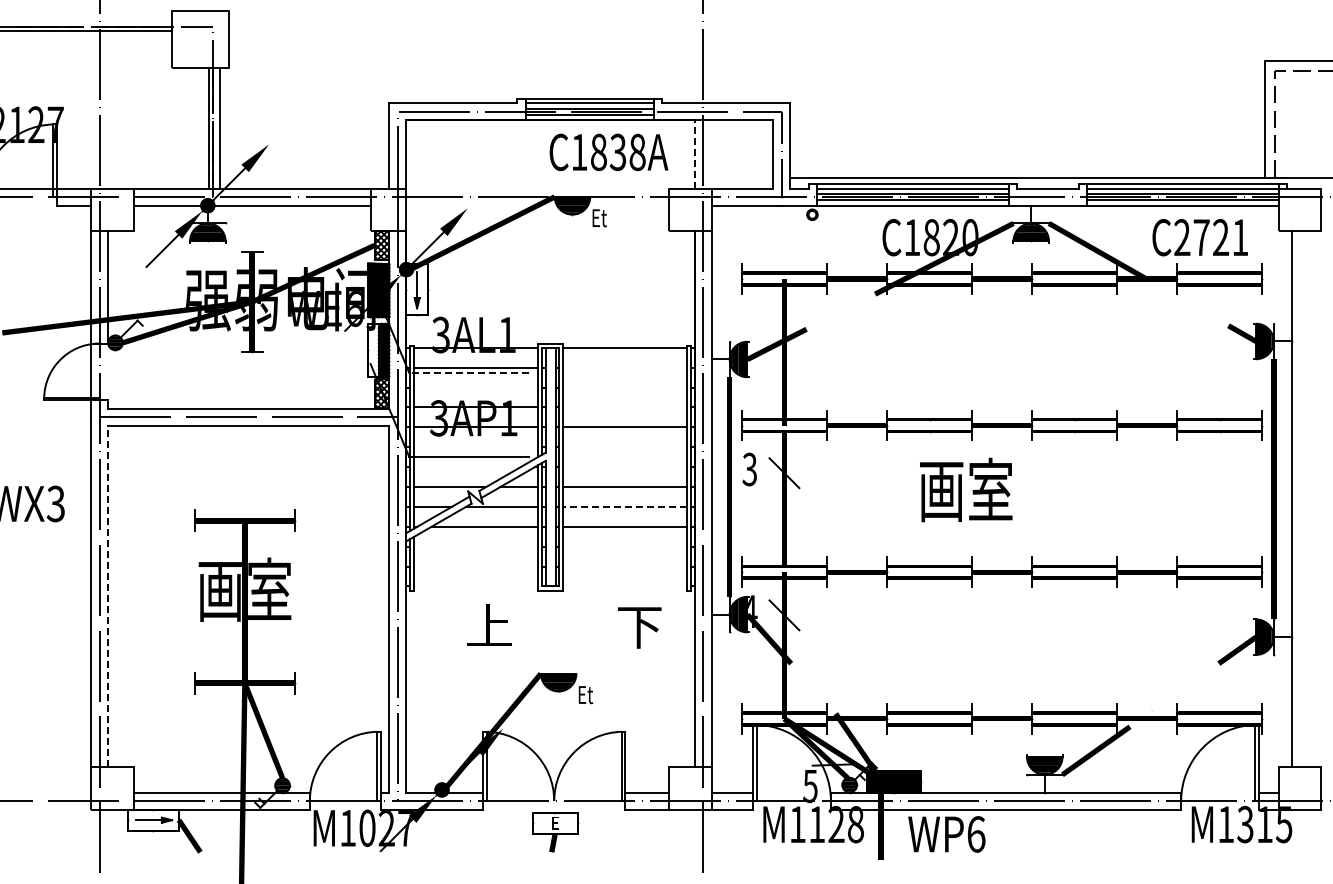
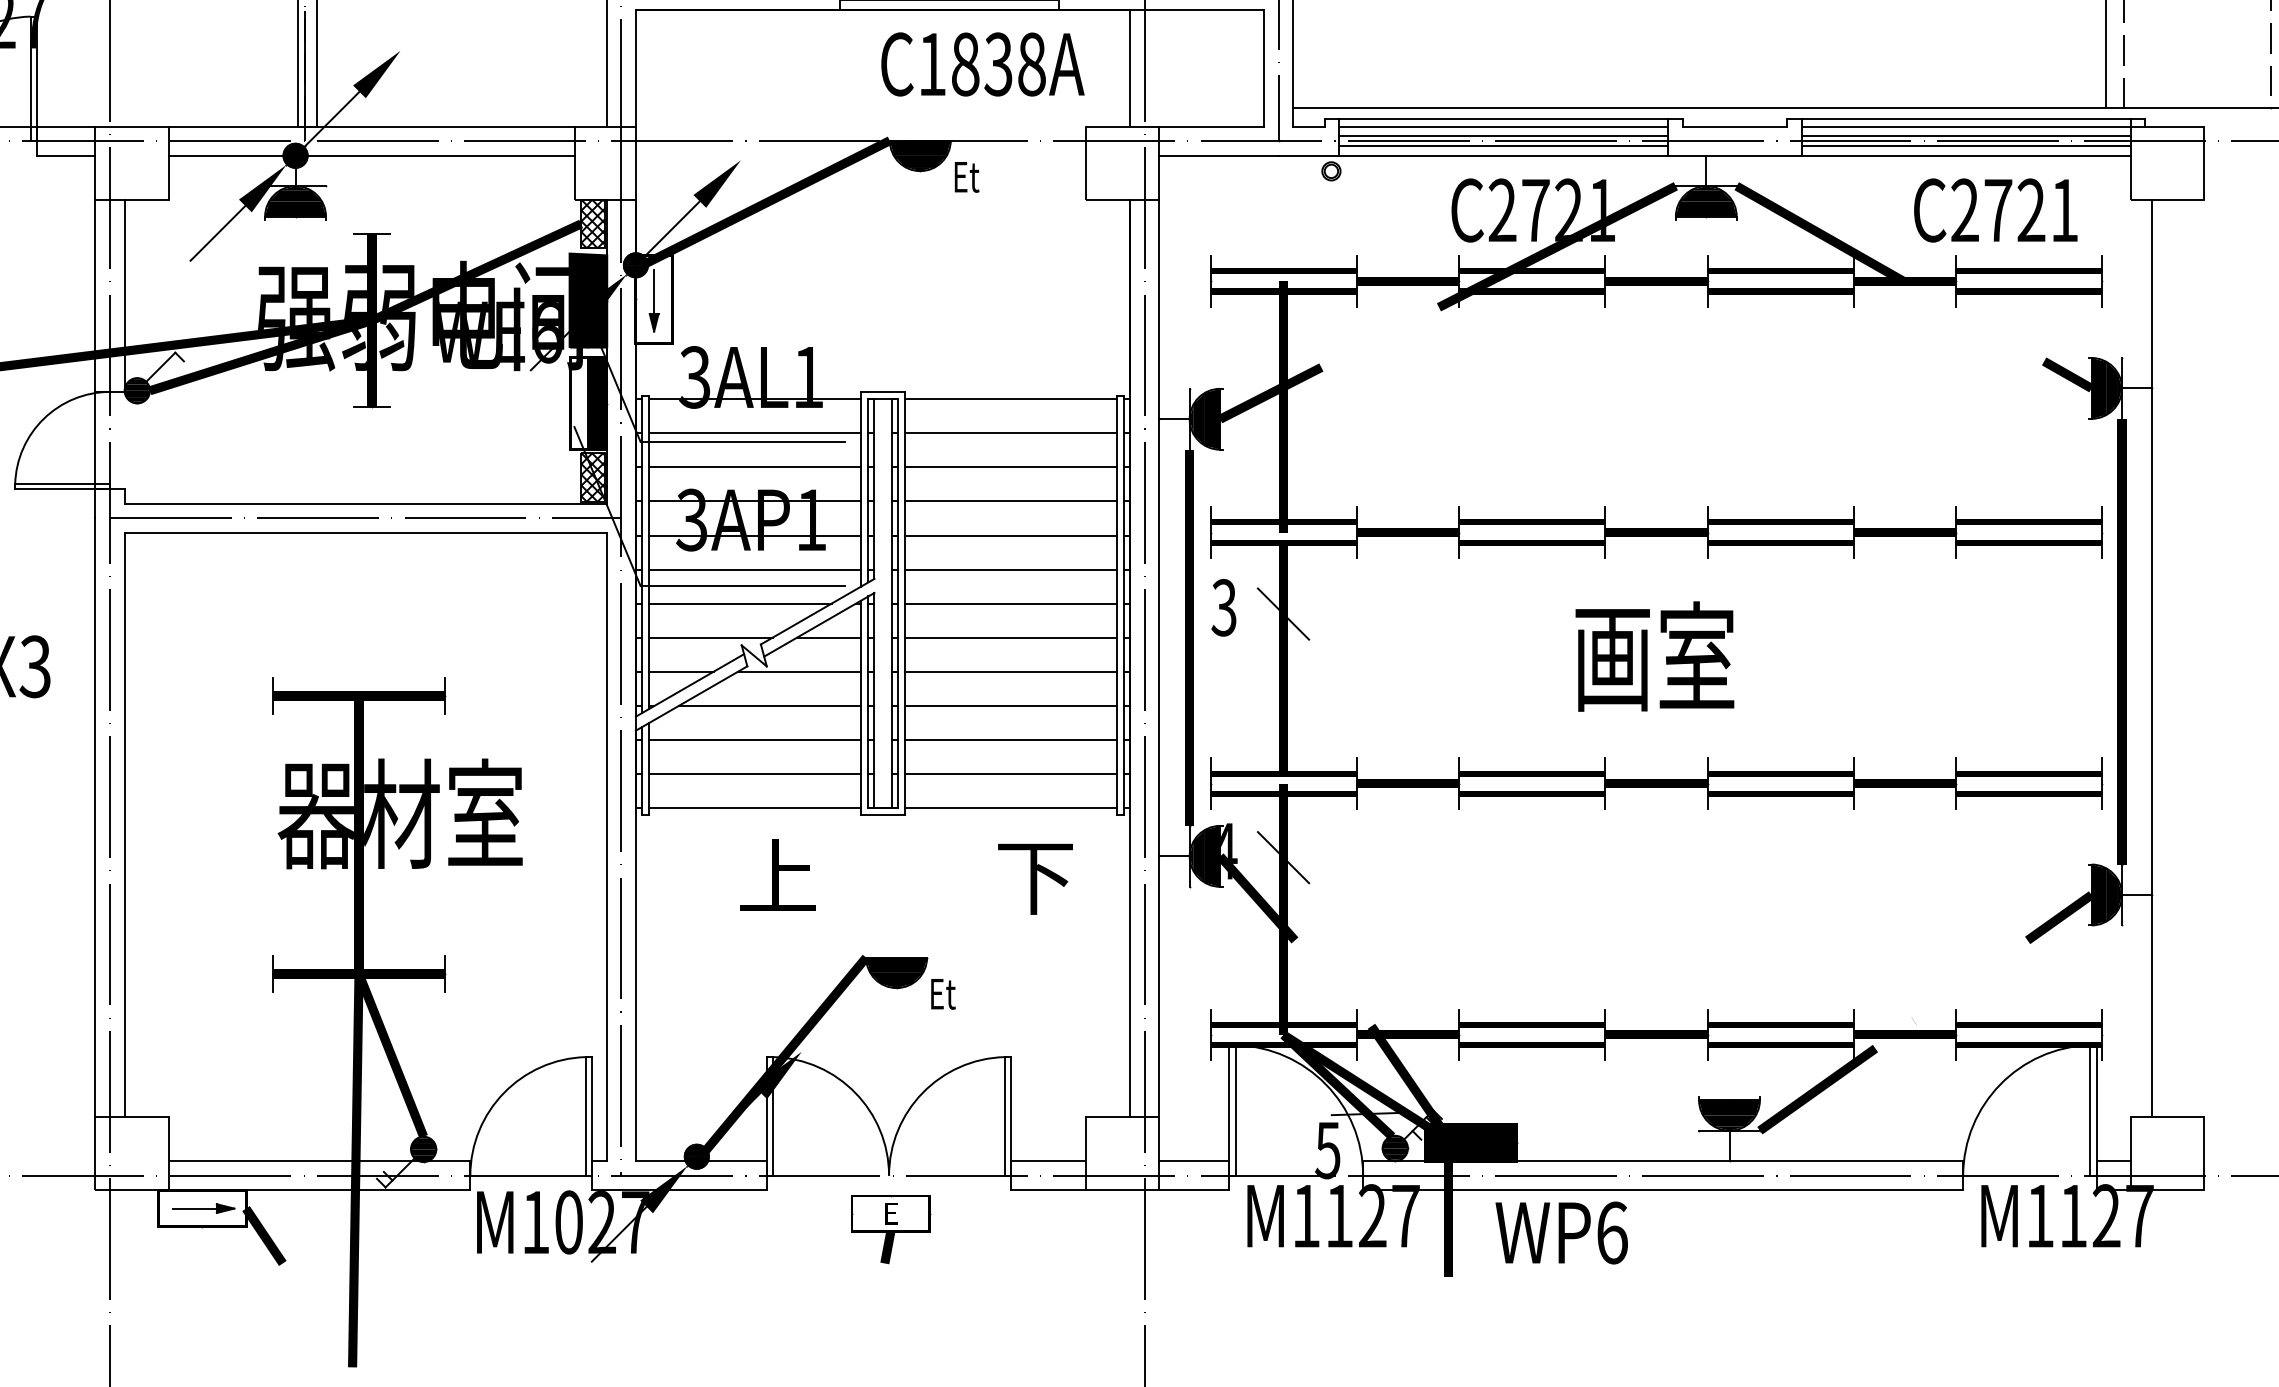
line: (694, 154) -> (1129, 68), dashed -> solid
text: (941, 237) -> (1552, 210), C1820 -> C2721
line: (625, 367) -> (1011, 432), added
line: (468, 372) -> (742, 441), dashed -> solid
line: (475, 387) -> (754, 467), added
line: (625, 387) -> (1011, 467), added
line: (625, 407) -> (1011, 501), added
line: (475, 447) -> (754, 570), added
line: (625, 447) -> (1011, 570), added
line: (467, 467) -> (740, 604), added
line: (625, 467) -> (1011, 604), added
text: (966, 489) -> (1655, 655), moved
line: (625, 506) -> (1011, 671), dashed -> solid
line: (475, 546) -> (754, 739), added
line: (625, 546) -> (1011, 739), added
line: (475, 566) -> (754, 773), added
line: (625, 566) -> (1011, 773), added
line: (475, 586) -> (754, 808), added
line: (625, 586) -> (1011, 808), added
text: (268, 589) -> (399, 813), 画室 -> 器材室
line: (108, 595) -> (125, 823), dashed -> solid
text: (855, 824) -> (1405, 1215), M1128 -> M1127
text: (1264, 824) -> (2105, 1215), M1315 -> M1127

